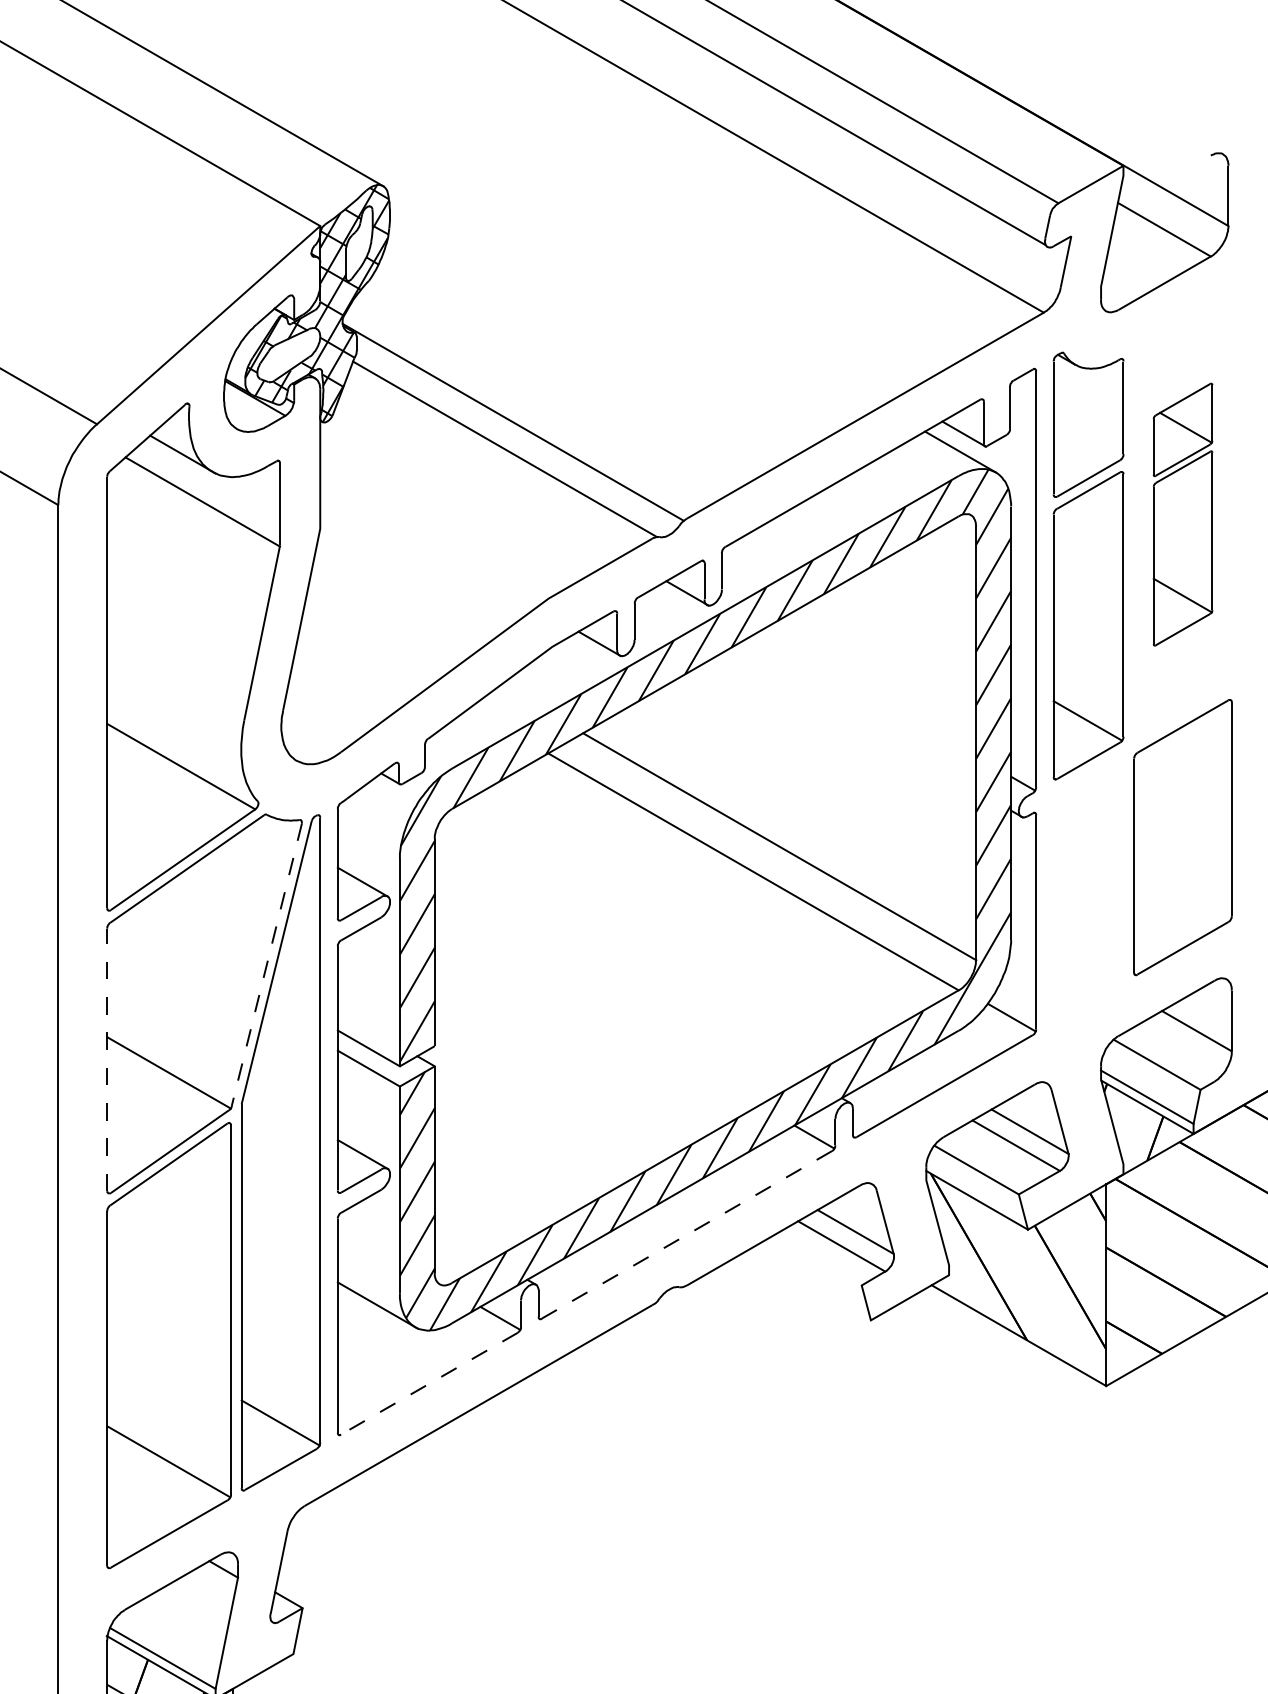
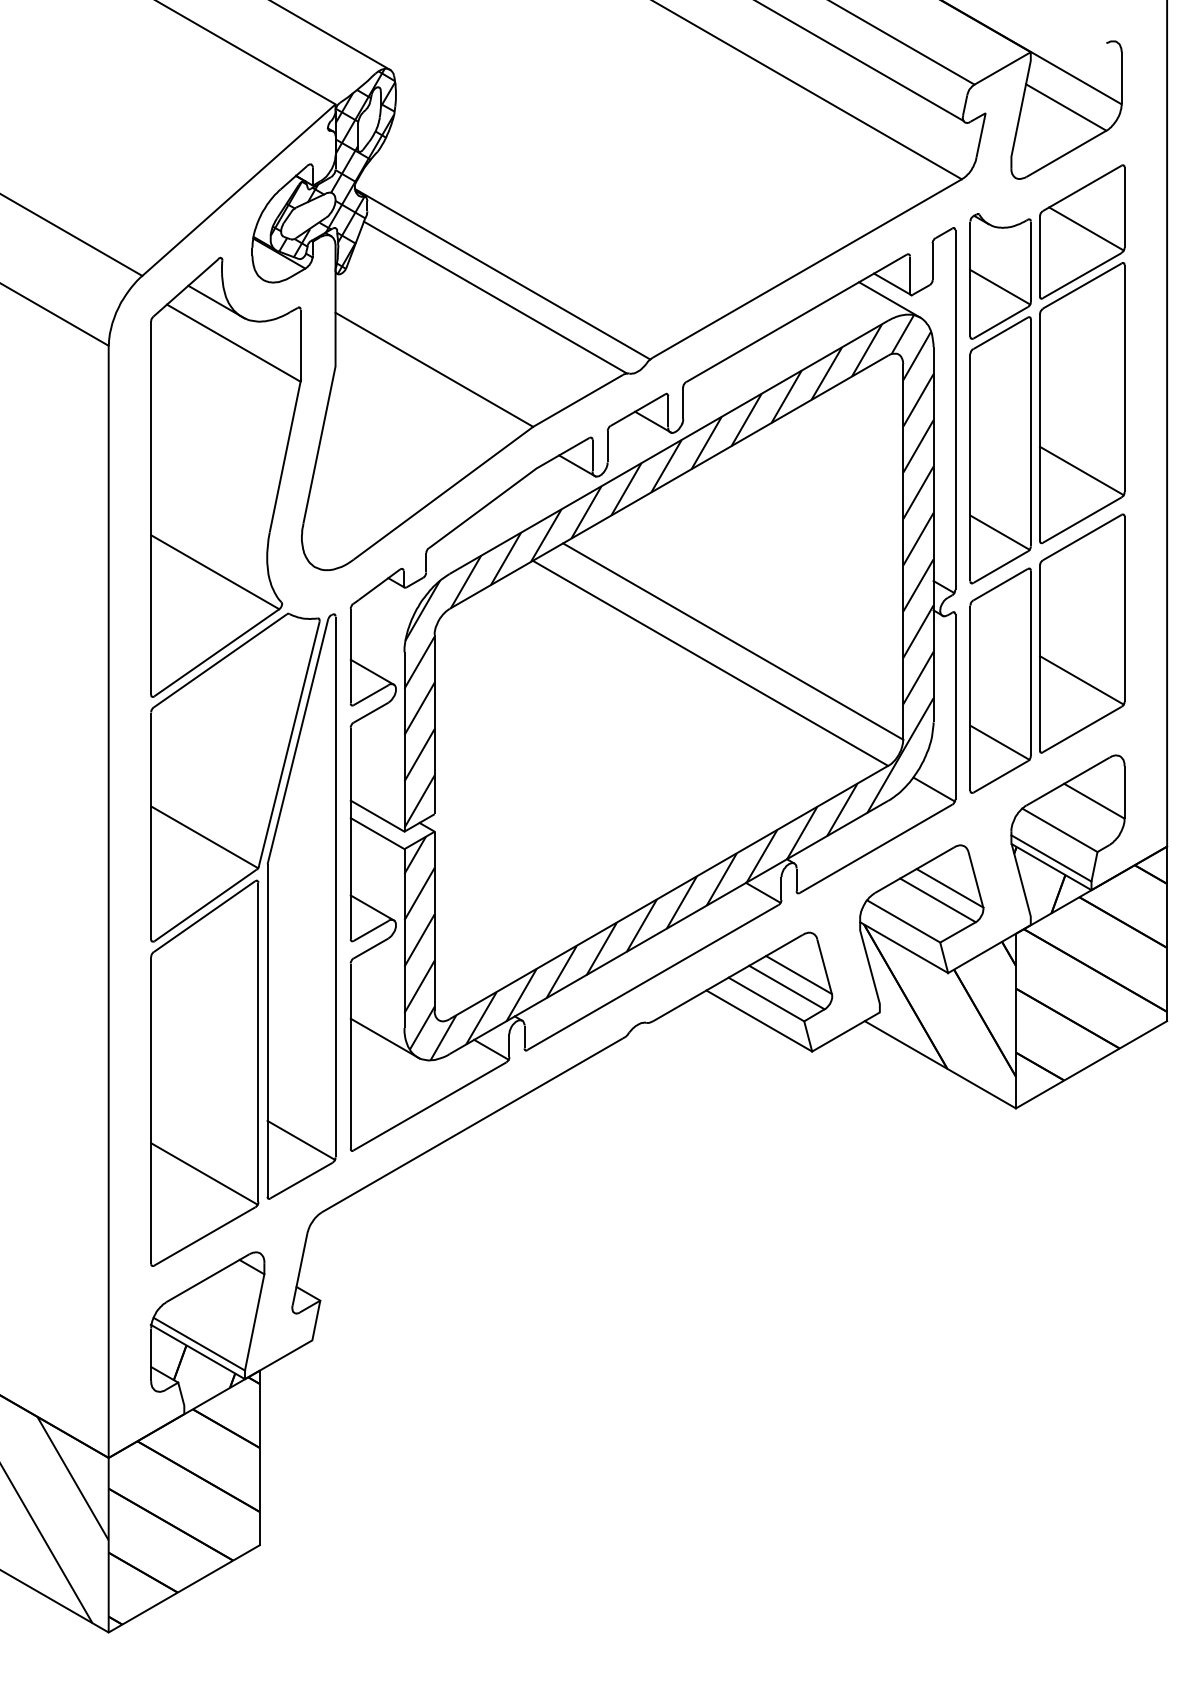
line: (1088, 437) -> (1000, 287), added
part: (1183, 513) -> (1082, 353), size x1.67
line: (434, 532) -> (434, 369), added
part: (1088, 891) -> (1000, 680), added
line: (1182, 891) -> (1081, 680), added
line: (267, 964) -> (289, 743), dashed -> solid
line: (107, 1060) -> (151, 826), dashed -> solid
line: (686, 1234) -> (652, 977), dashed -> solid
line: (818, 1260) -> (766, 999), added
line: (810, 1284) -> (759, 1020), added
line: (428, 1383) -> (429, 1106), dashed -> solid

